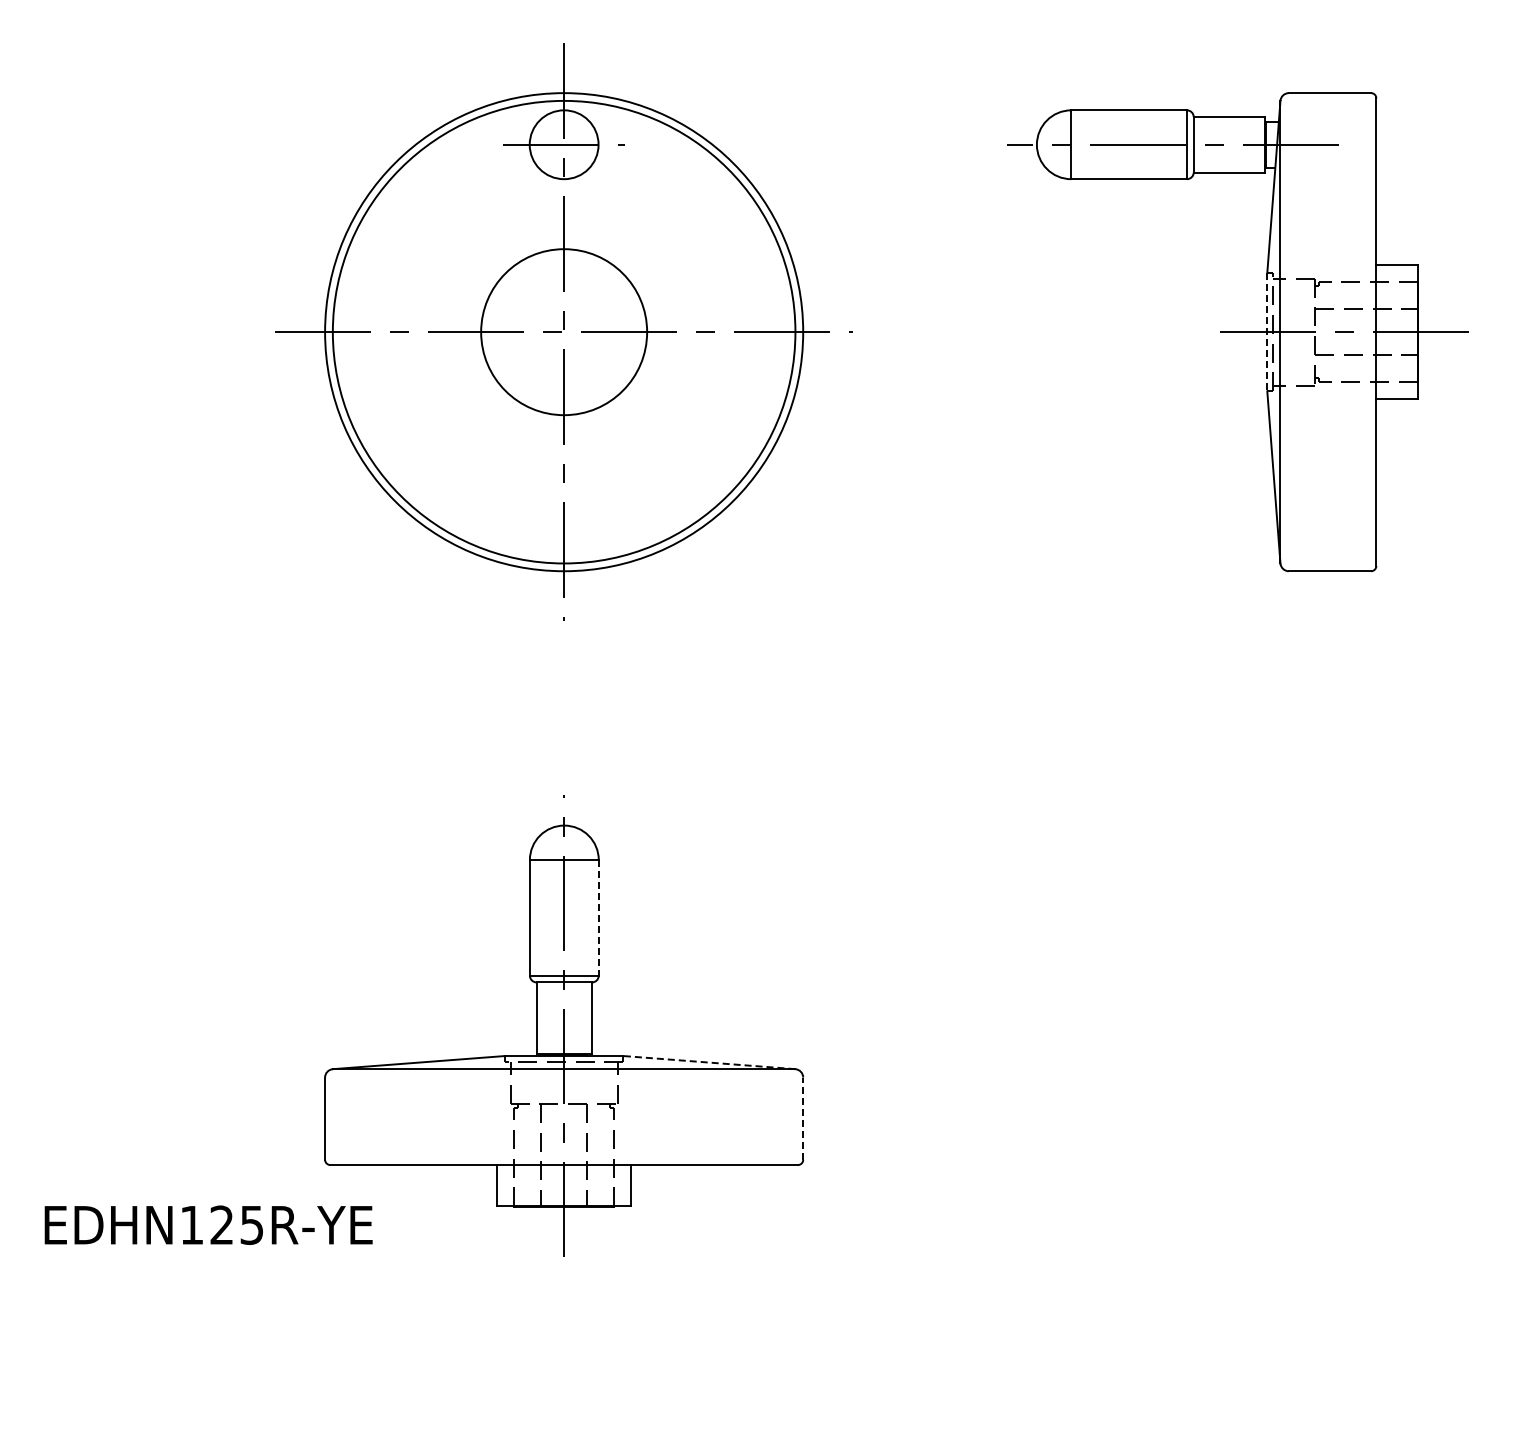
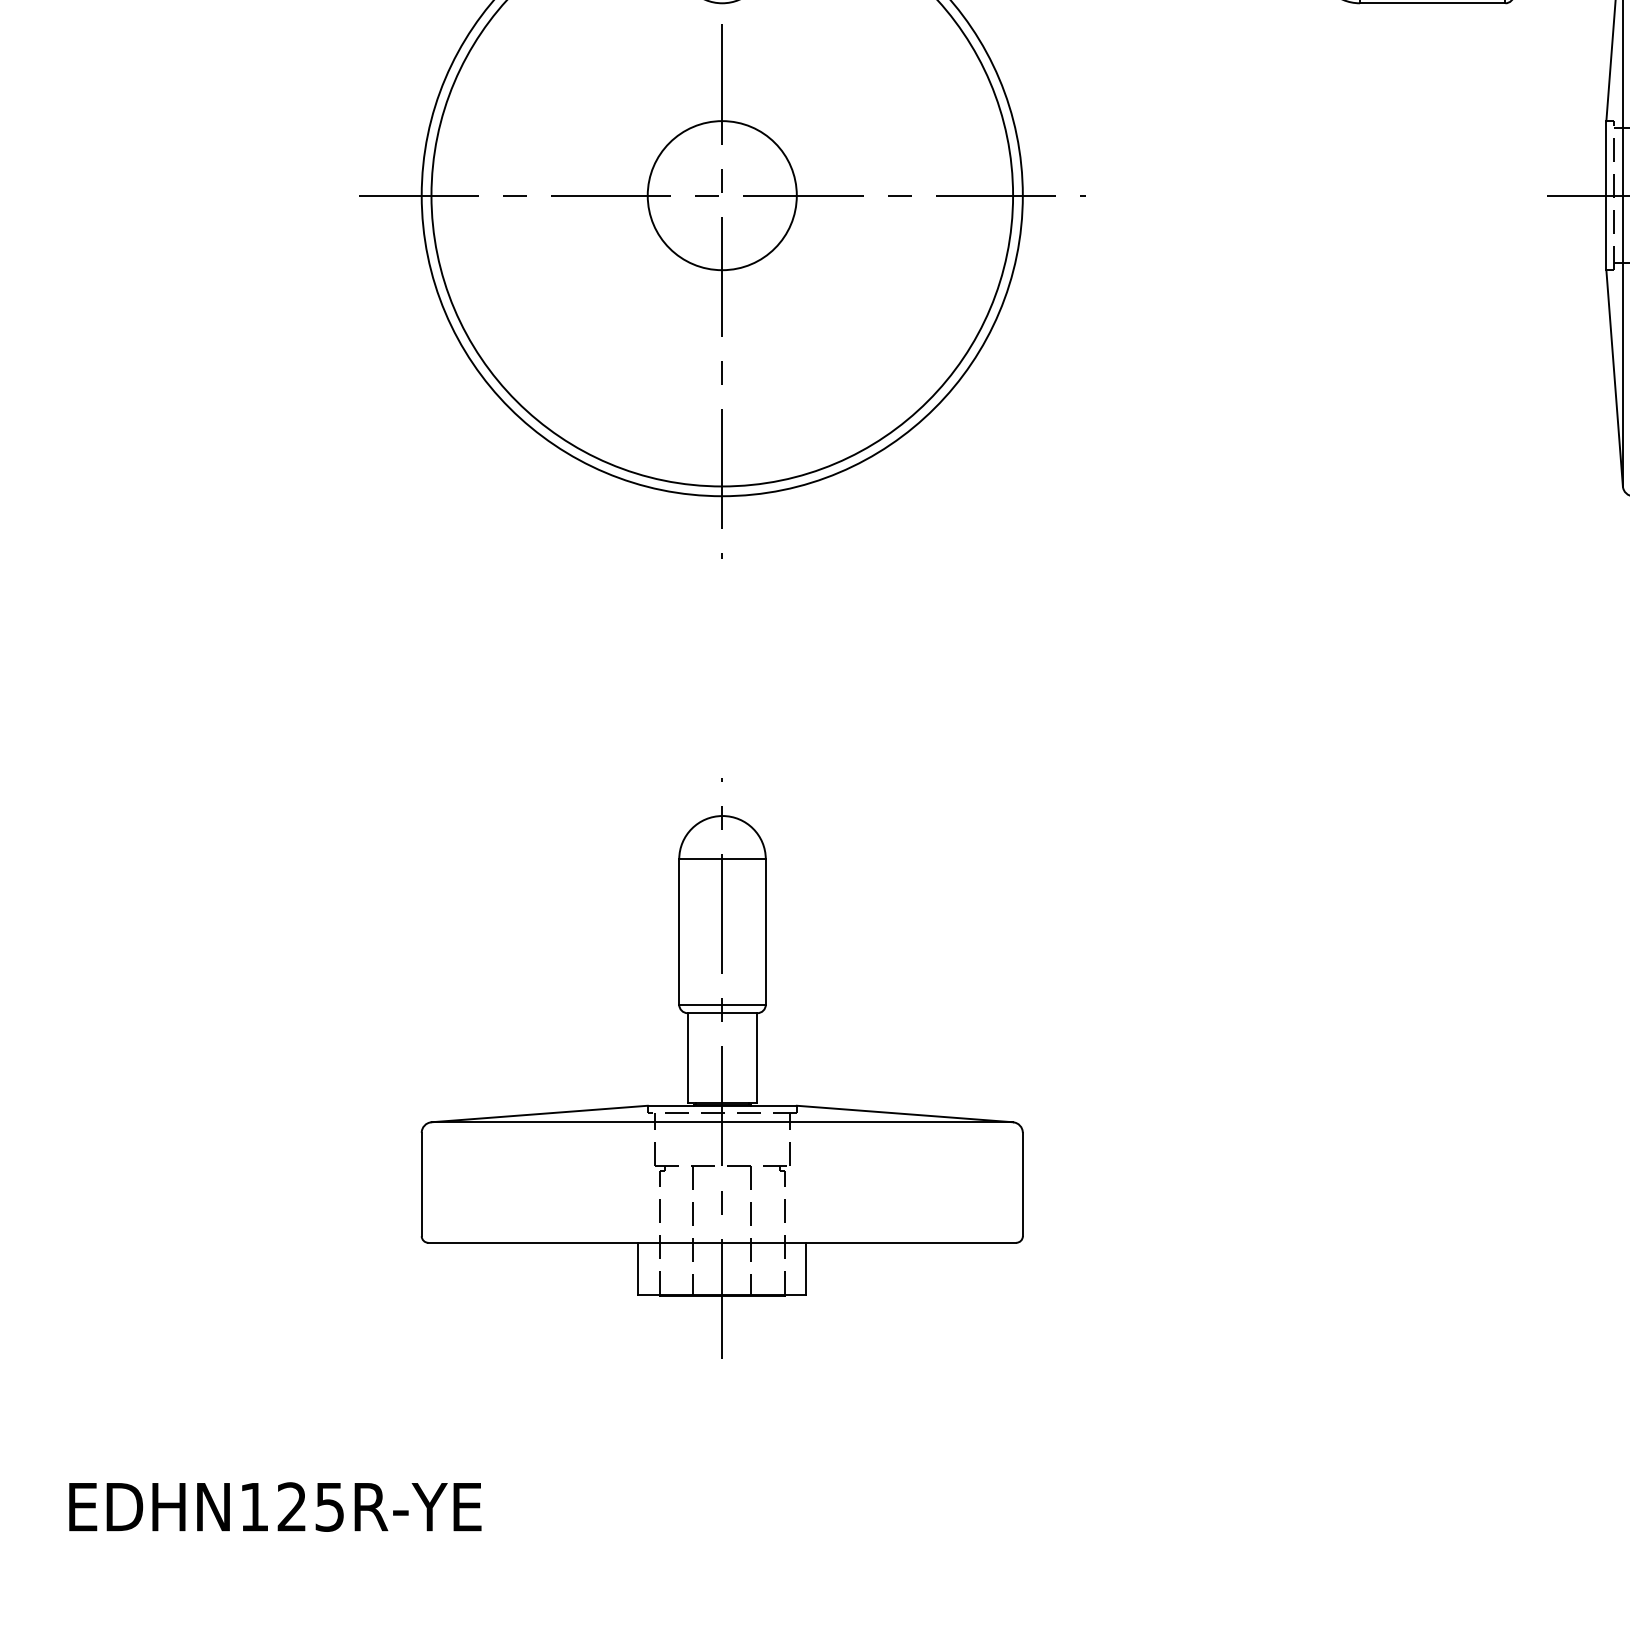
circle: (563, 331) -> (721, 194), size x0.71
line: (1267, 332) -> (1606, 196), dashed -> solid
line: (598, 917) -> (765, 931), dashed -> solid
line: (708, 1062) -> (903, 1113), dashed -> solid
line: (803, 1118) -> (1023, 1184), dashed -> solid
text: (208, 1224) -> (275, 1506), moved

